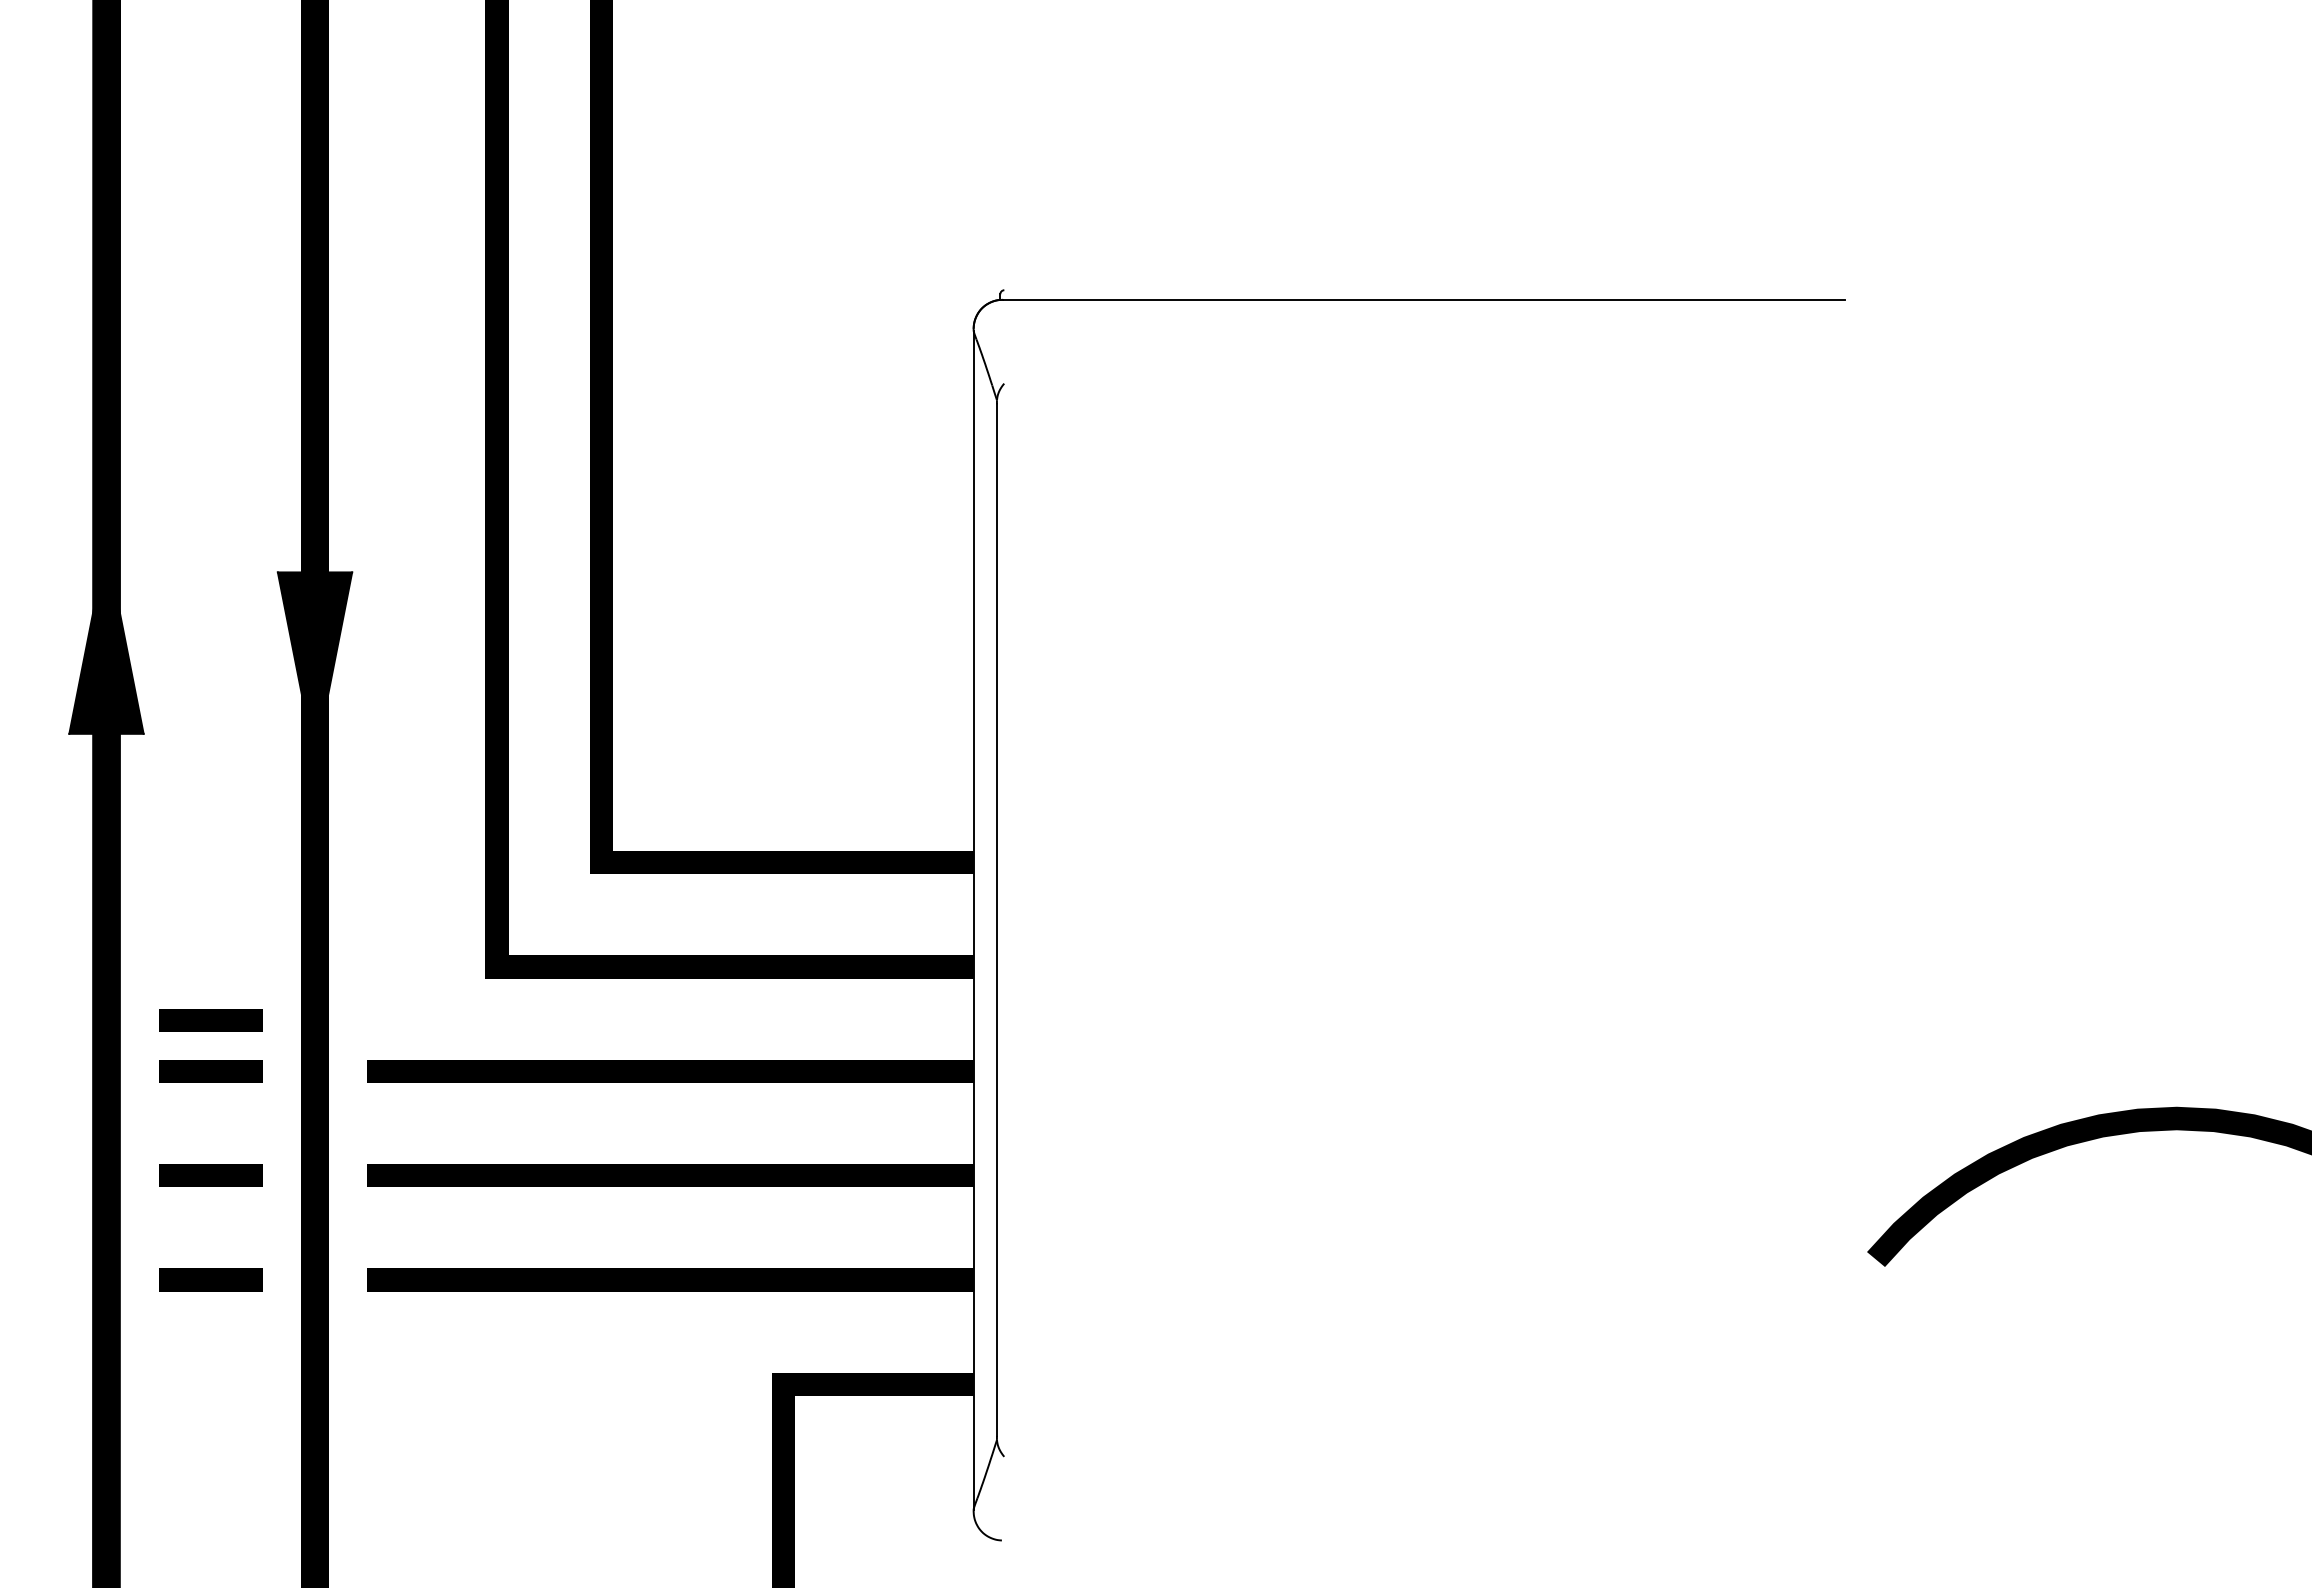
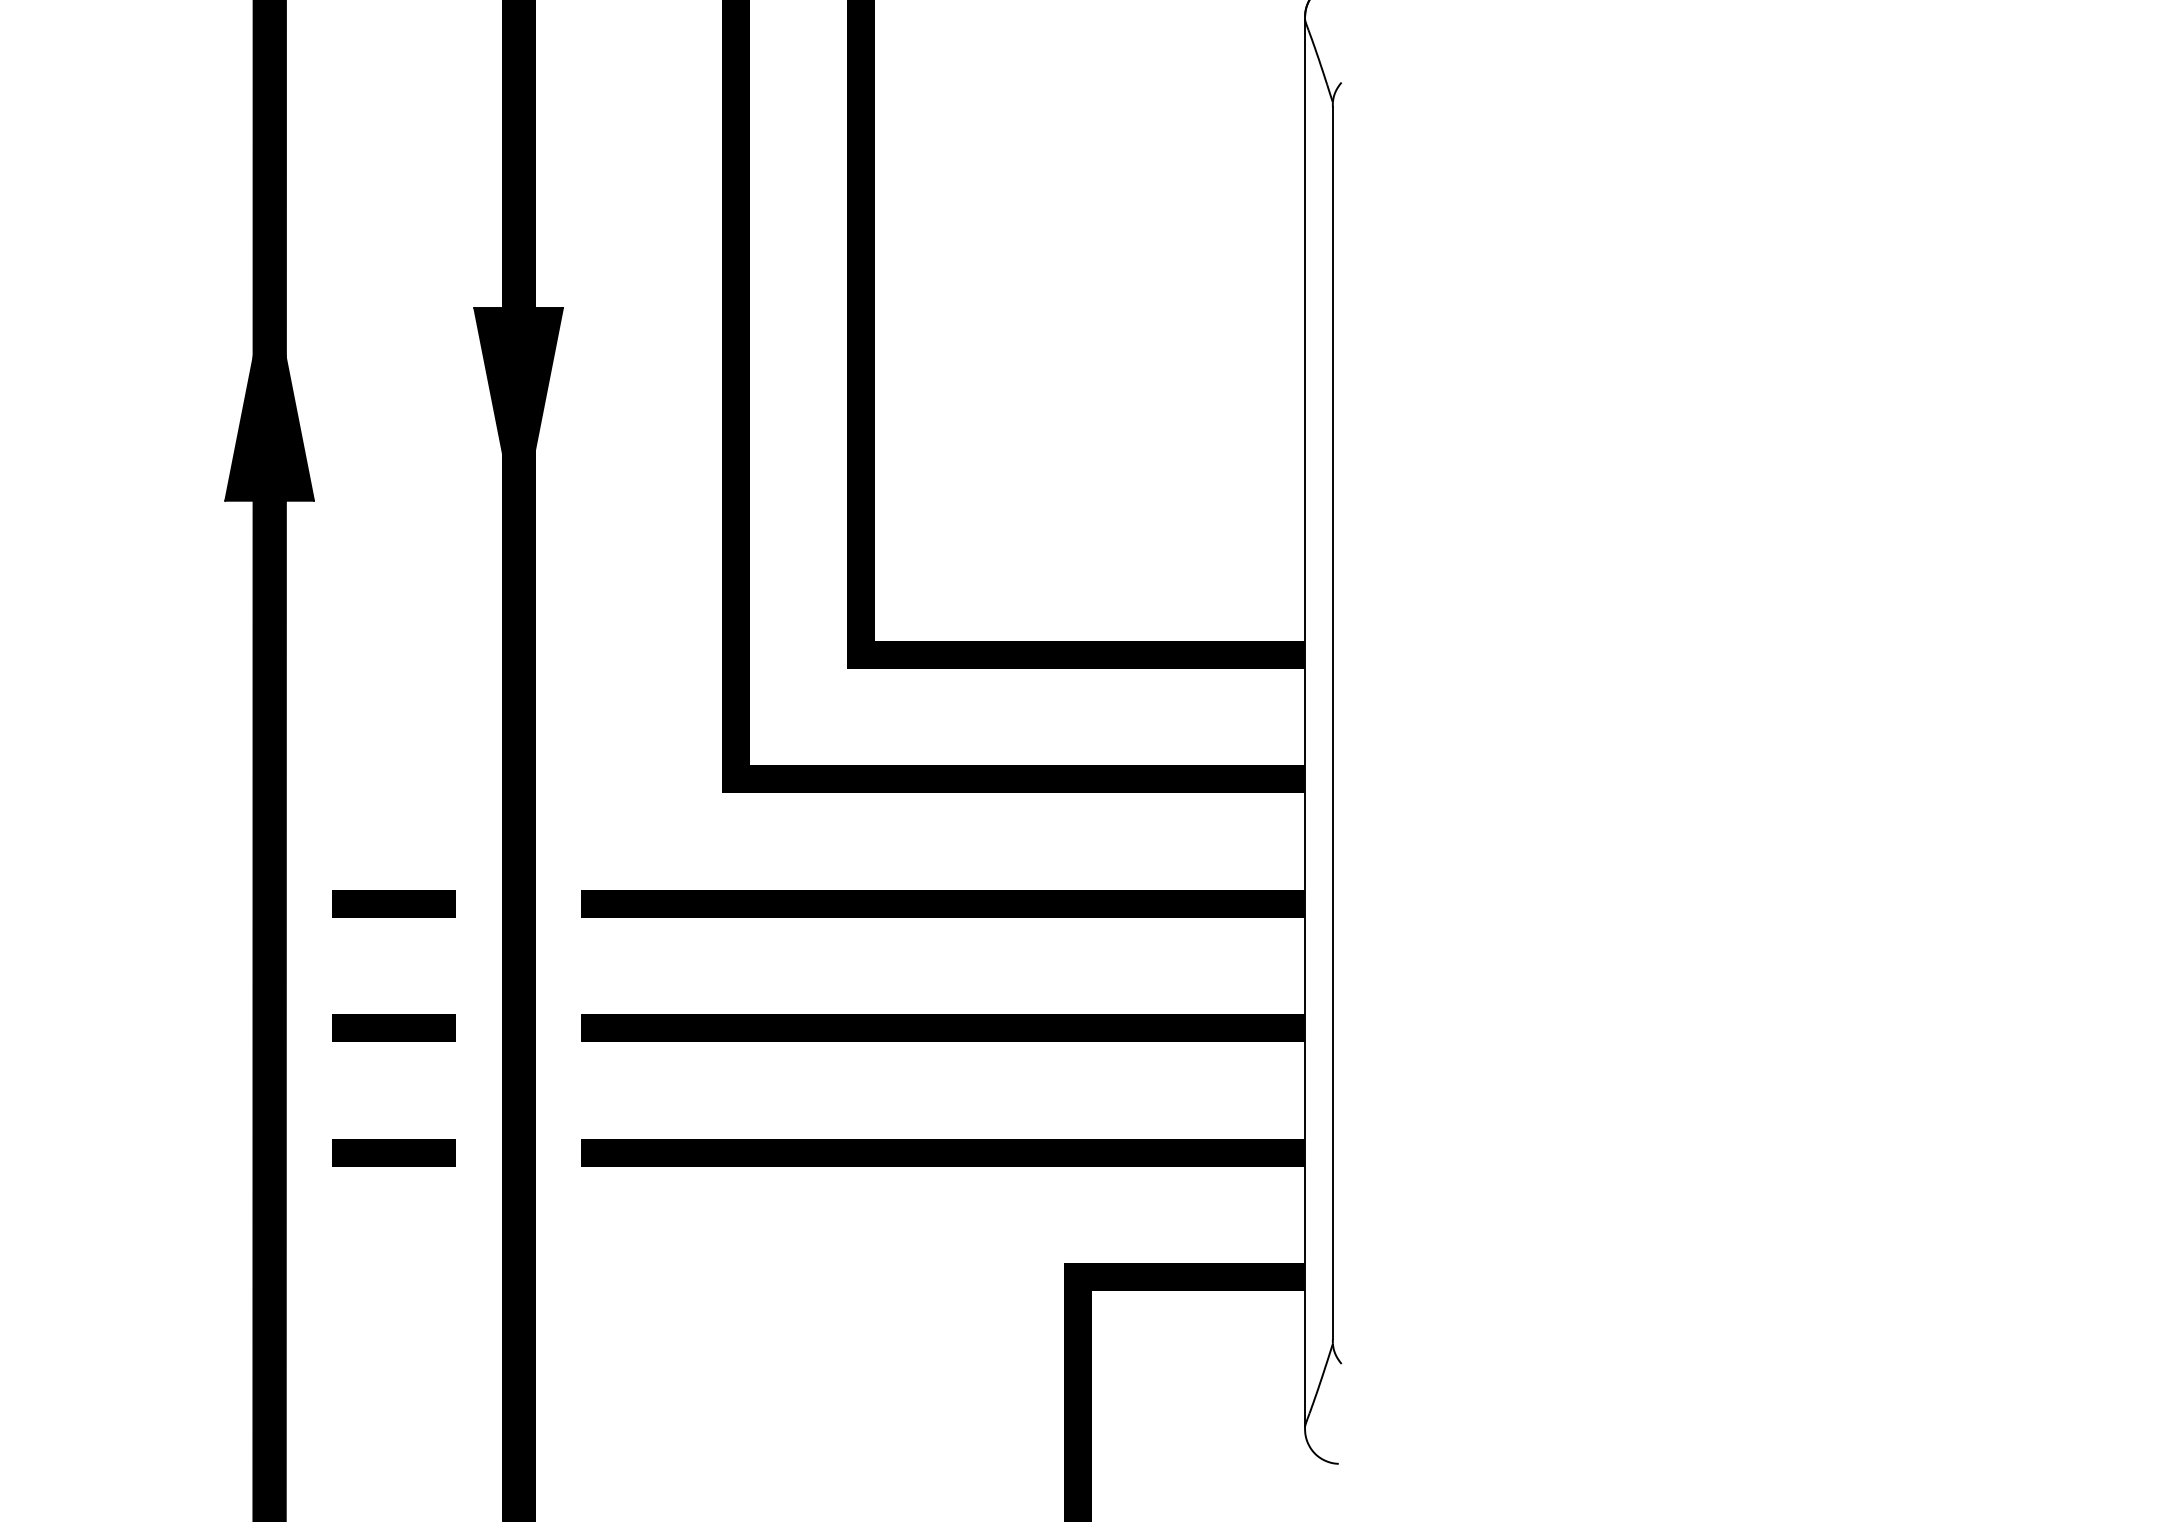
line: (210, 1020) -> (393, 843), removed

